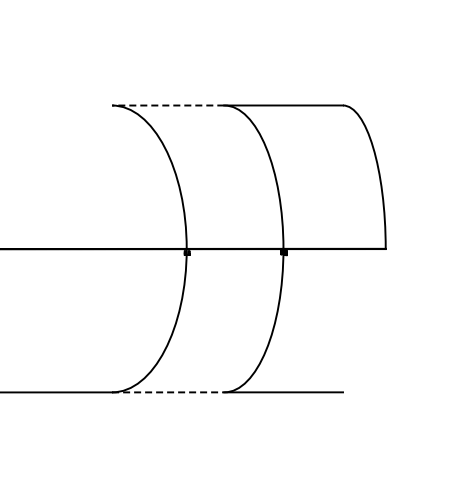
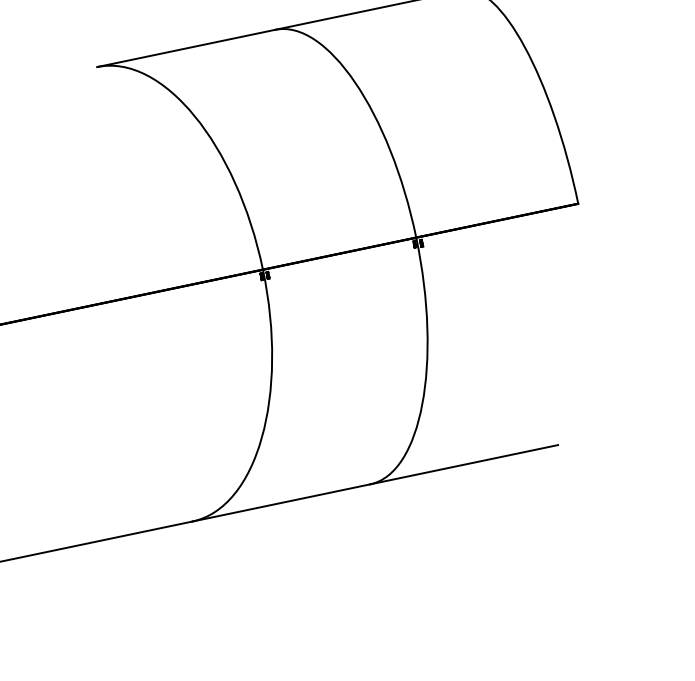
line: (167, 105) -> (185, 48), dashed -> solid
line: (168, 392) -> (281, 503), dashed -> solid

